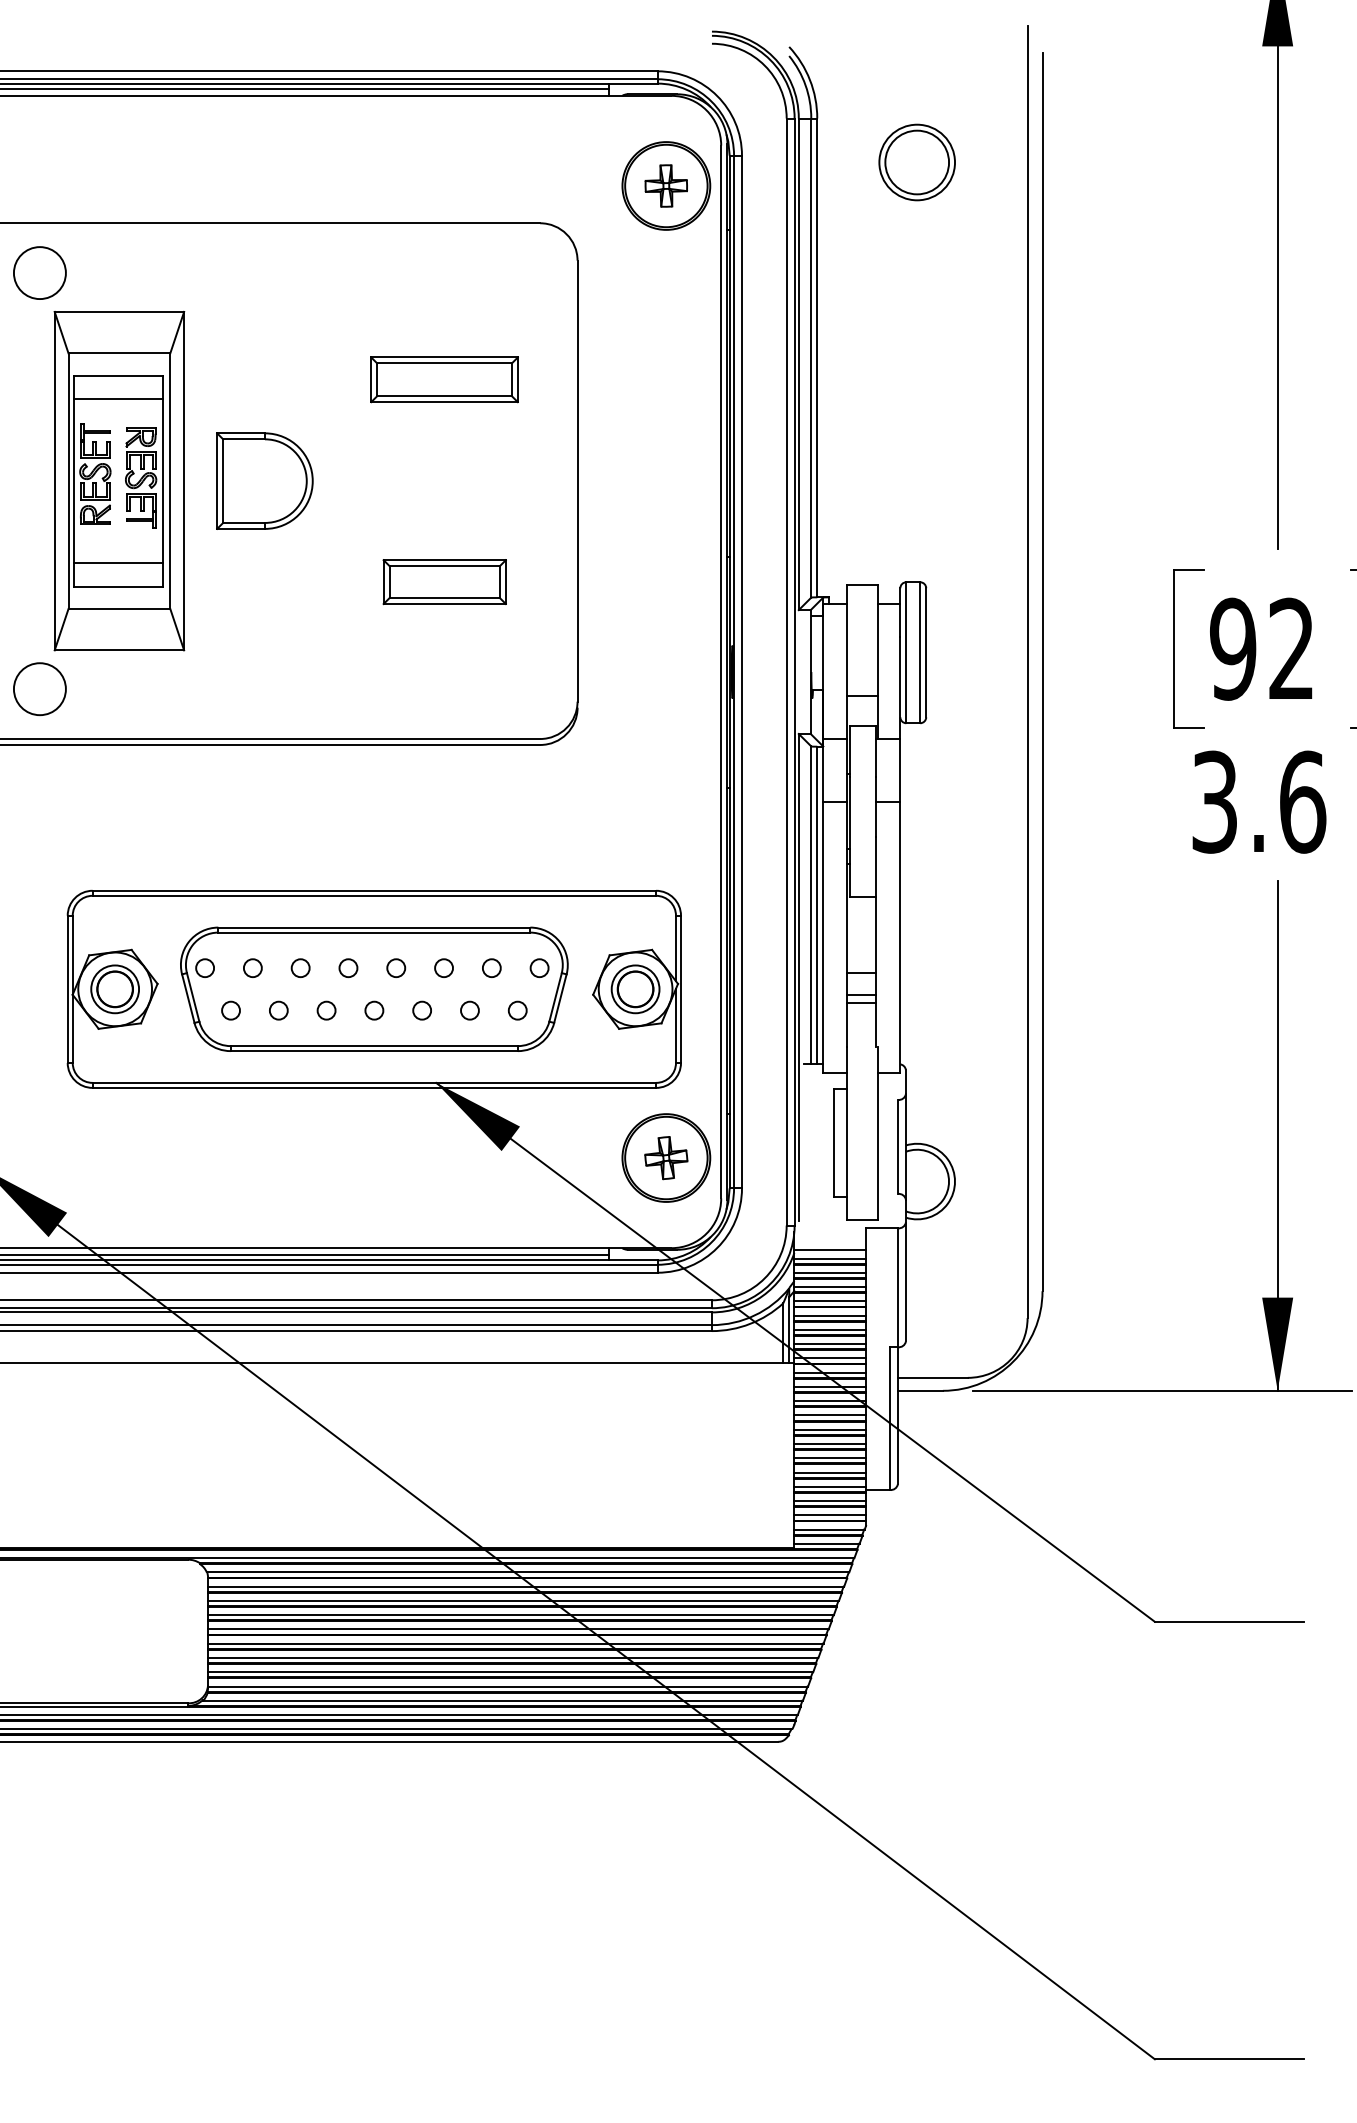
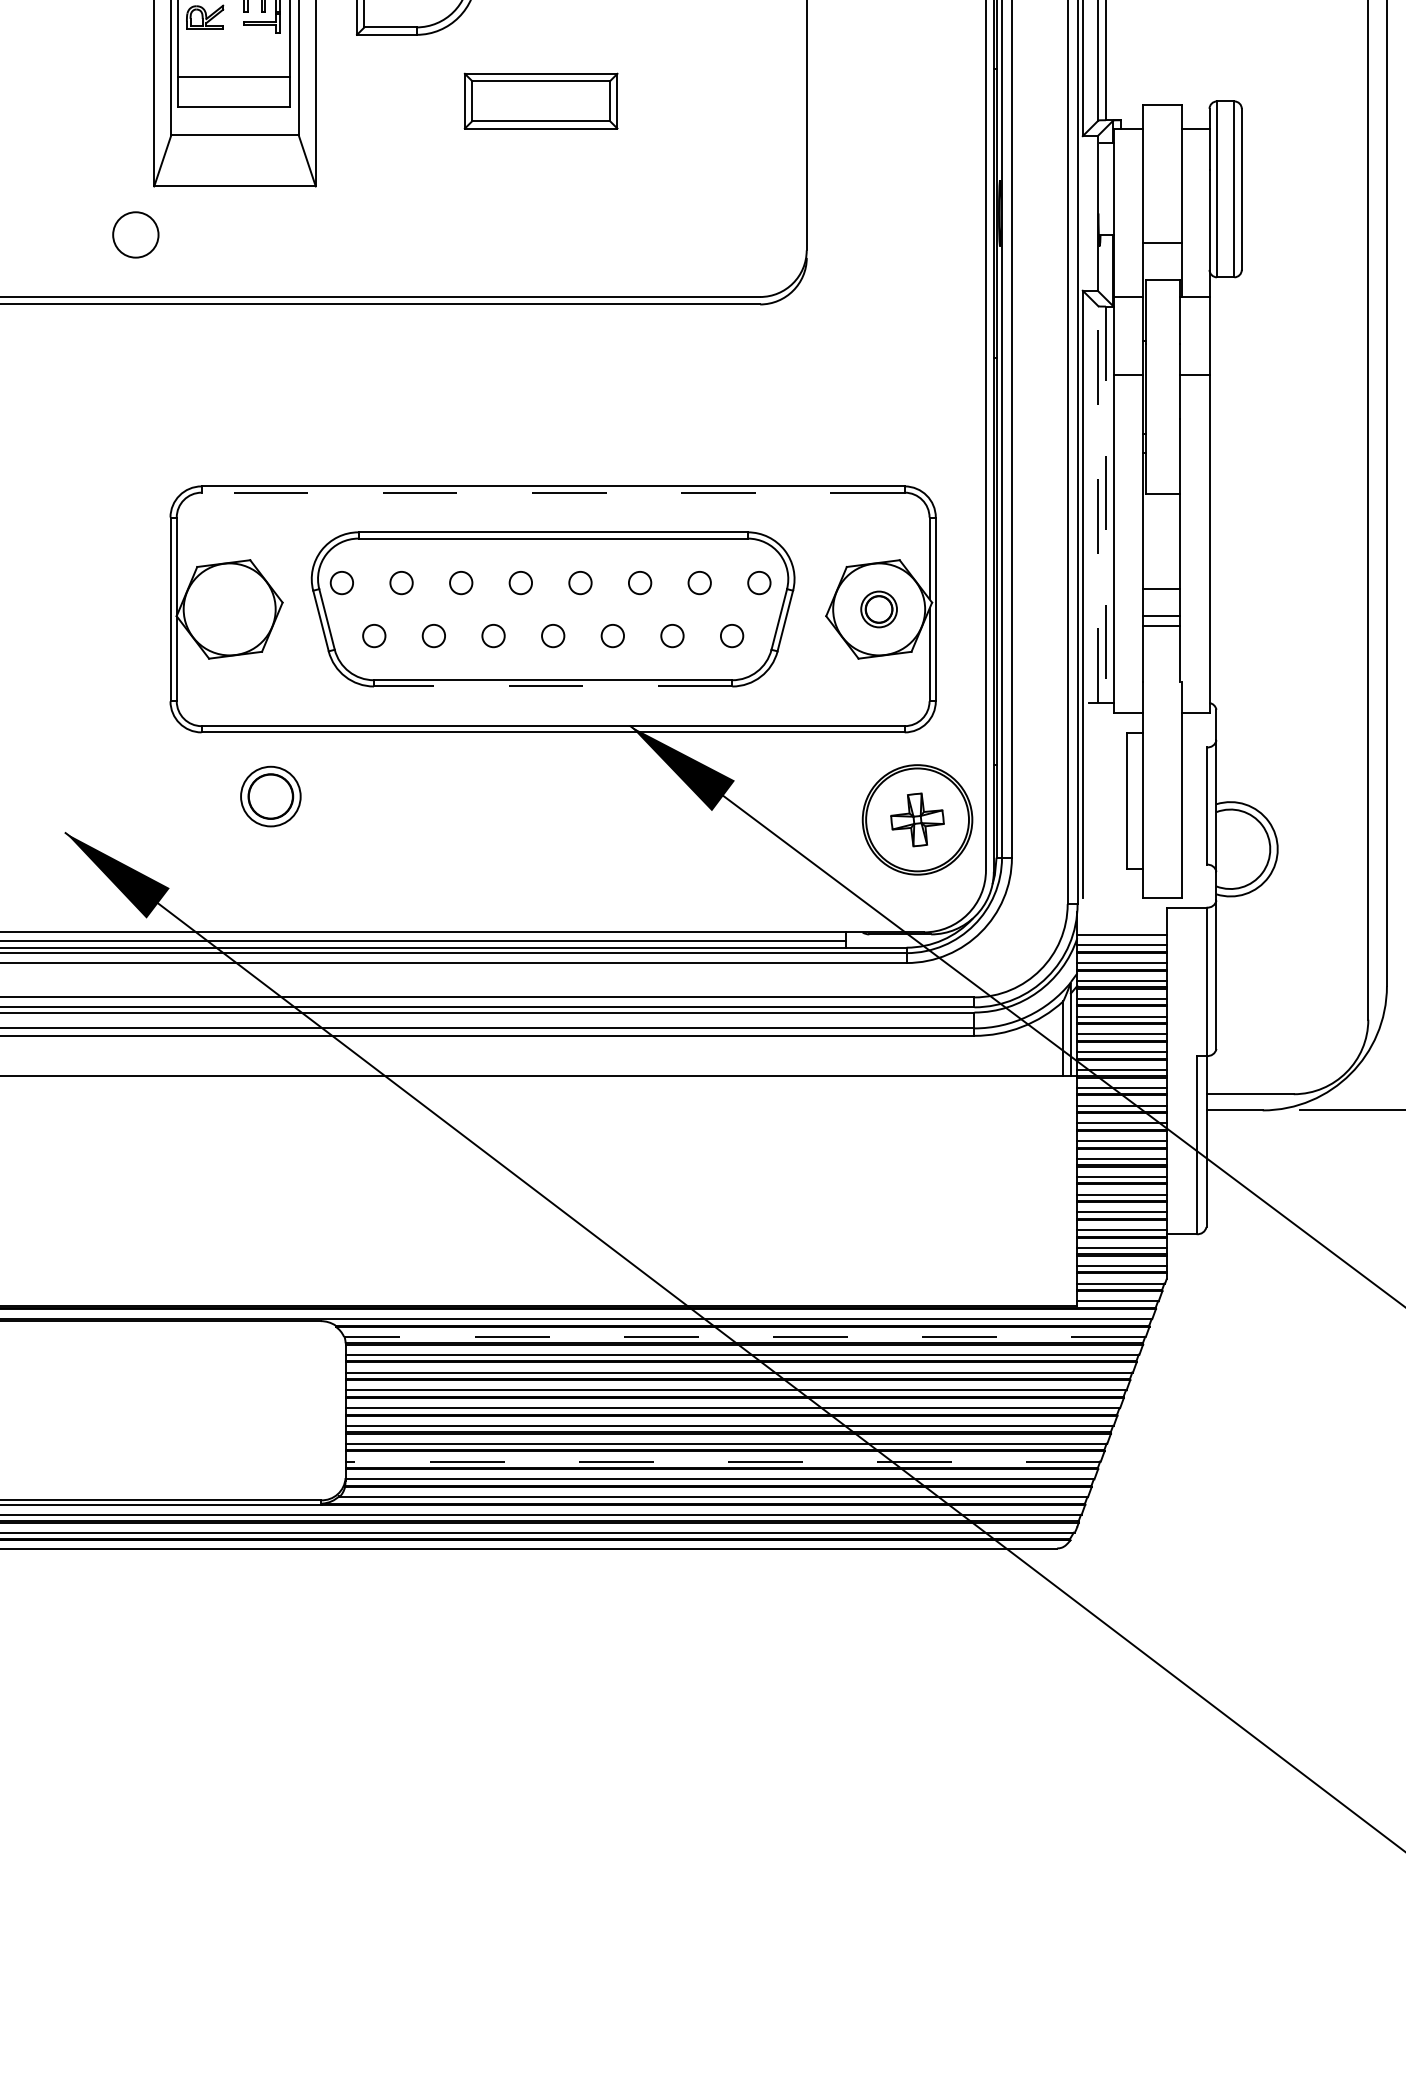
part: (444, 582) -> (540, 101), moved
circle: (39, 689) -> (135, 235), size x0.7
line: (374, 895) -> (553, 492), solid -> dashed
line: (811, 905) -> (1098, 504), solid -> dashed
line: (817, 905) -> (1106, 504), solid -> dashed
part: (114, 989) -> (270, 796), moved
part: (635, 989) -> (879, 609), size x0.6
line: (374, 1051) -> (553, 686), solid -> dashed
line: (527, 1572) -> (744, 1337), solid -> dashed
line: (510, 1672) -> (723, 1461), solid -> dashed

